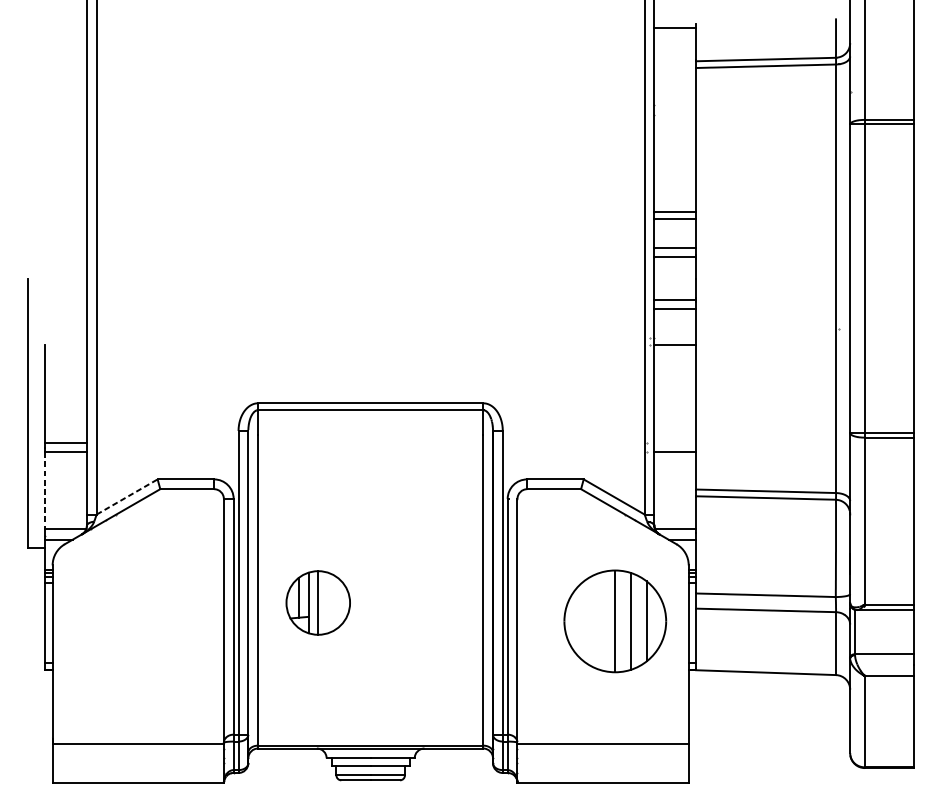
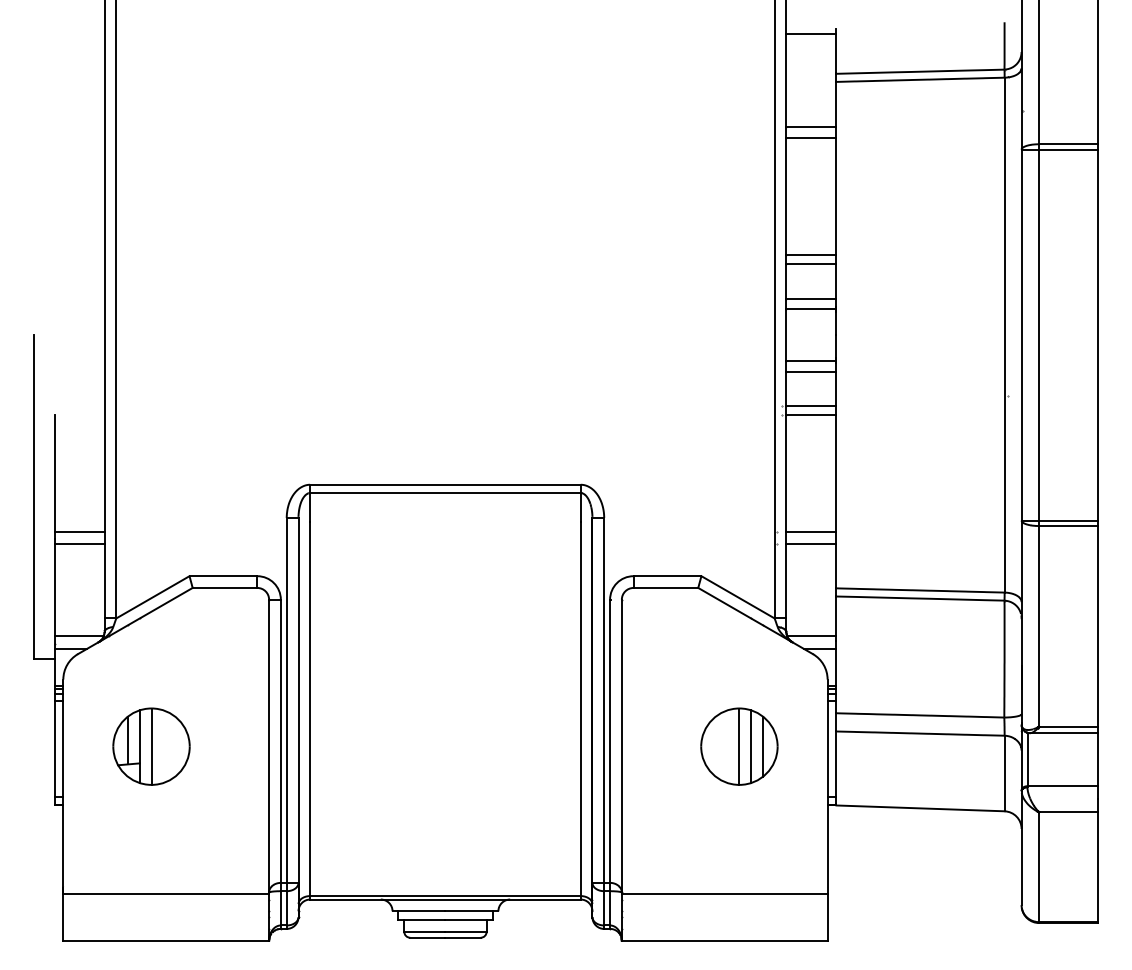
line: (675, 105) -> (811, 126), added
line: (675, 114) -> (811, 137), added
line: (675, 338) -> (811, 406), added
line: (675, 443) -> (811, 532), added
line: (45, 491) -> (54, 590), dashed -> solid
line: (127, 497) -> (153, 597), dashed -> solid
part: (318, 602) -> (151, 746), moved
part: (615, 621) -> (739, 746), size x0.62

